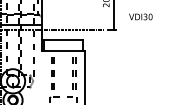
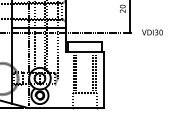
text: (140, 16) -> (152, 32), moved

